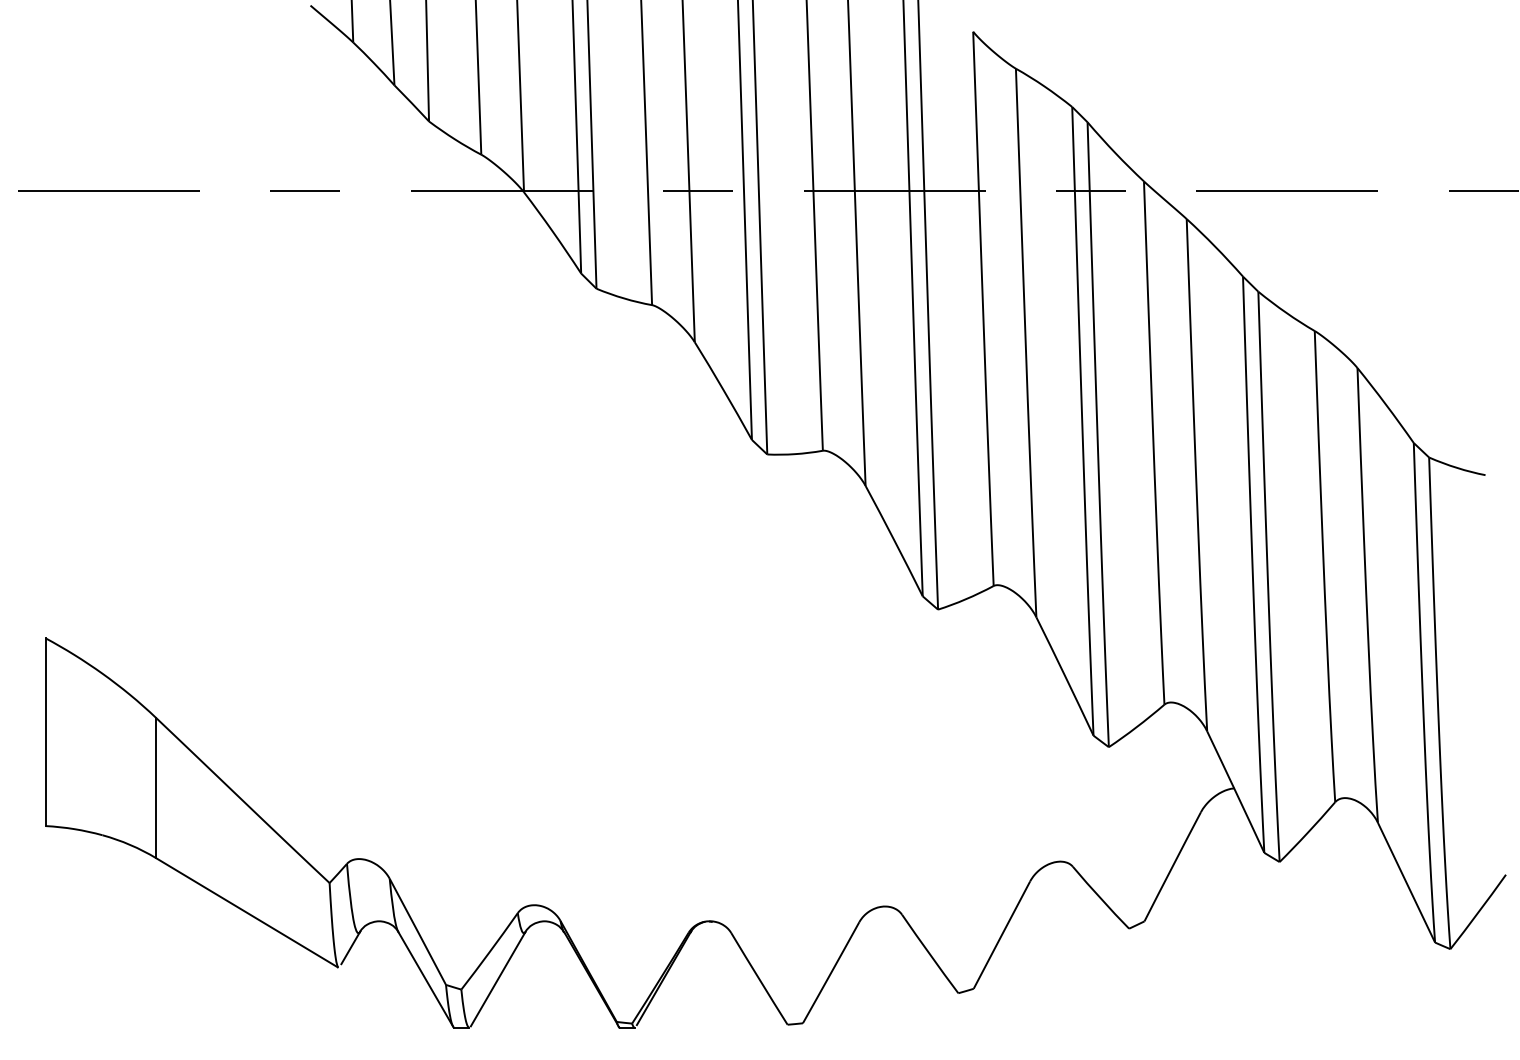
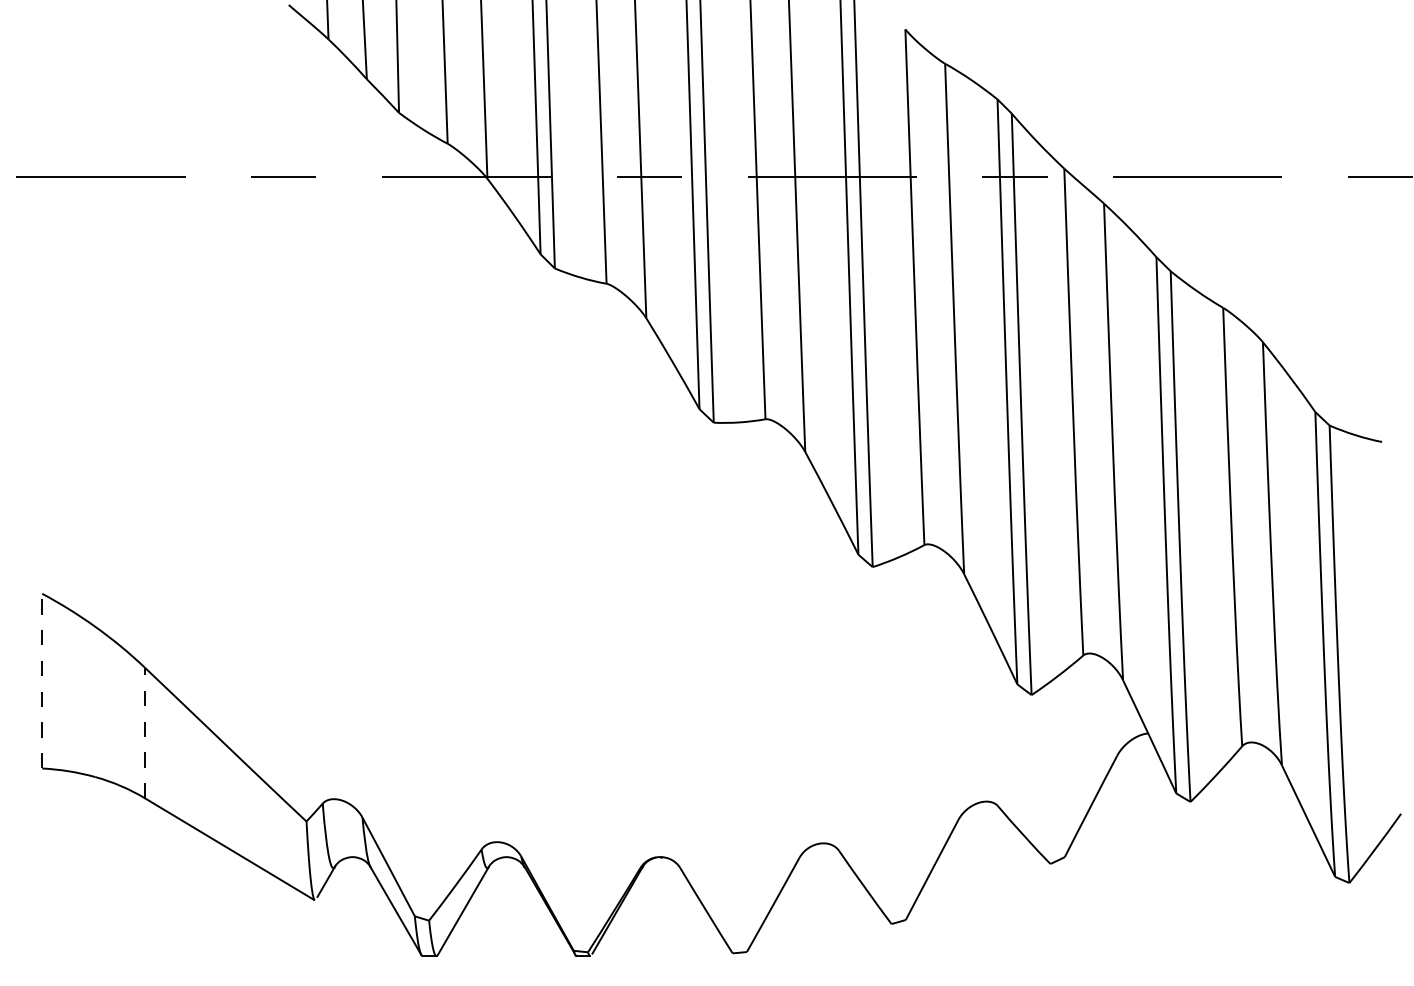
line: (45, 732) -> (42, 681), solid -> dashed
line: (156, 787) -> (145, 732), solid -> dashed

